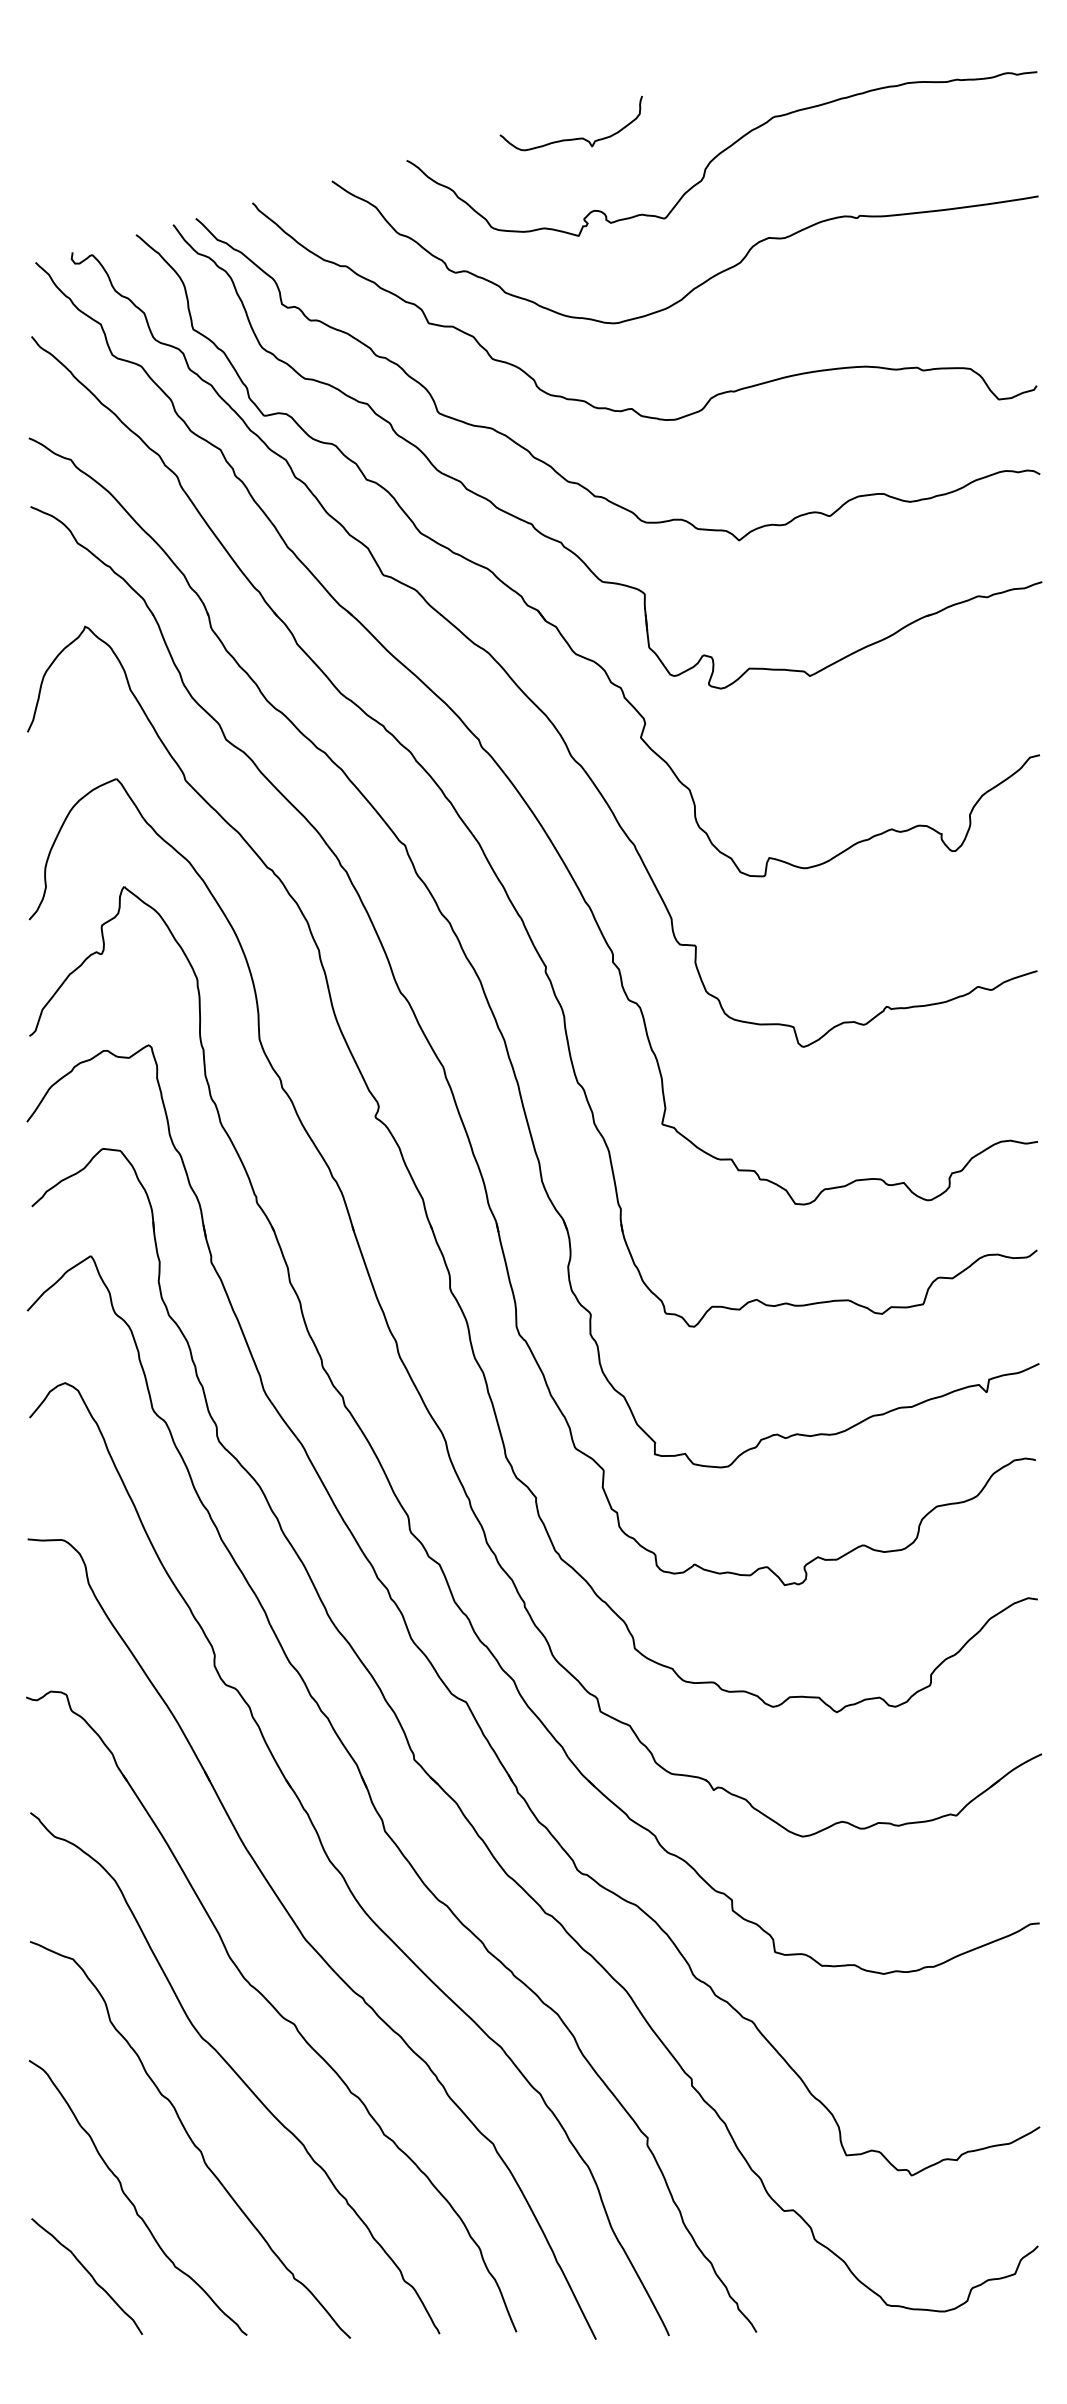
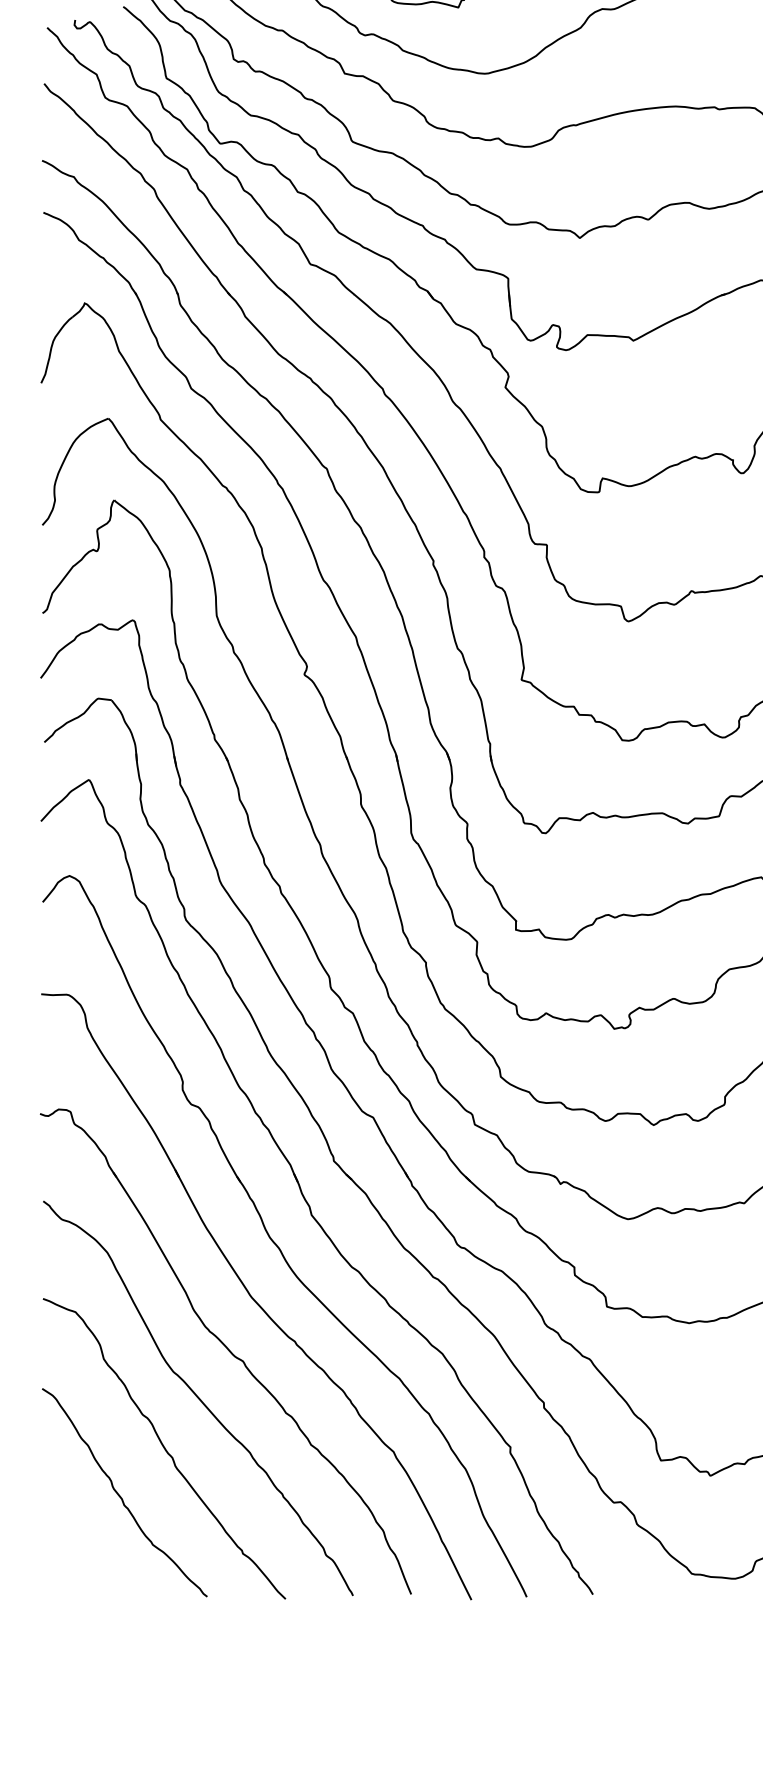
curve: (88, 2273) -> (87, 1549), removed

